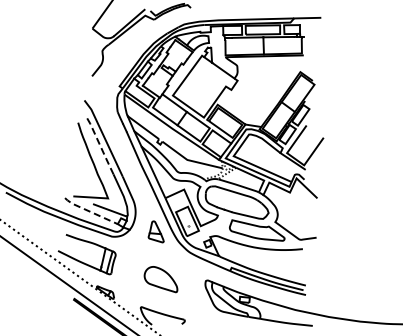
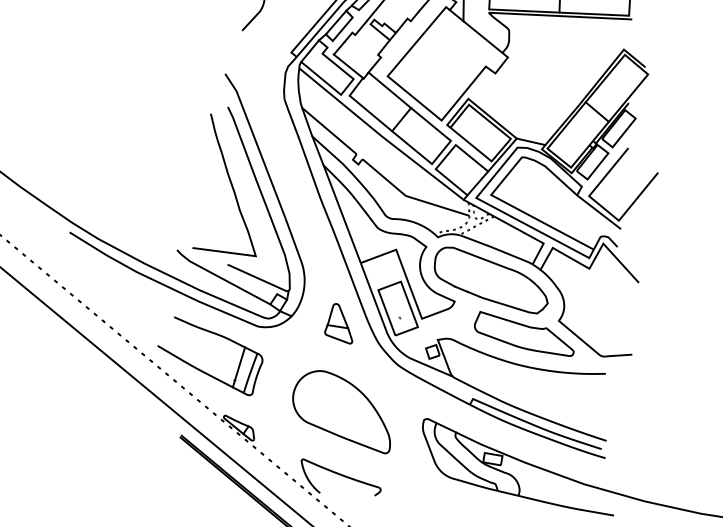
line: (100, 146) -> (248, 160), dashed -> solid
line: (89, 211) -> (220, 277), dashed -> solid
part: (160, 279) -> (341, 411), size x1.67

